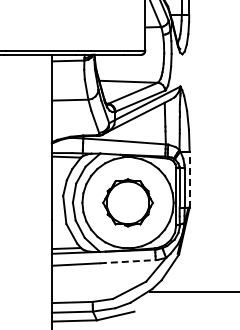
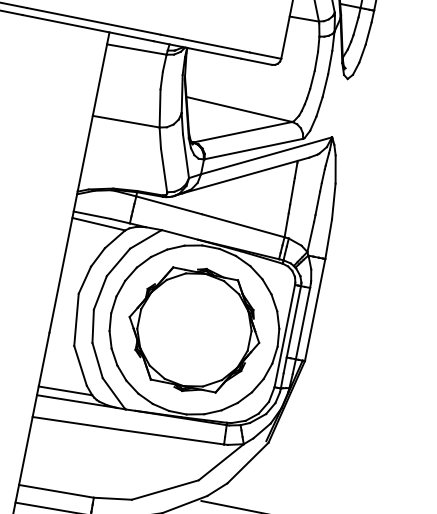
line: (189, 179) -> (314, 309), dashed -> solid
part: (127, 202) -> (193, 329), size x1.43
line: (128, 261) -> (173, 437), dashed -> solid

